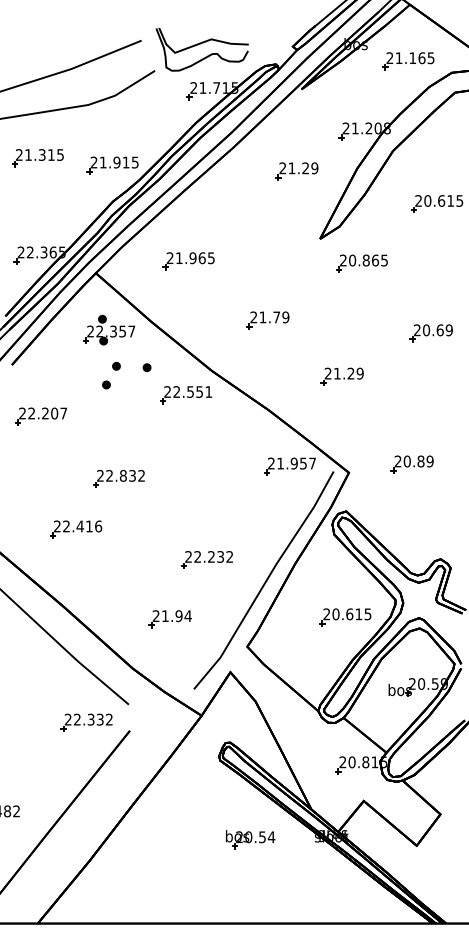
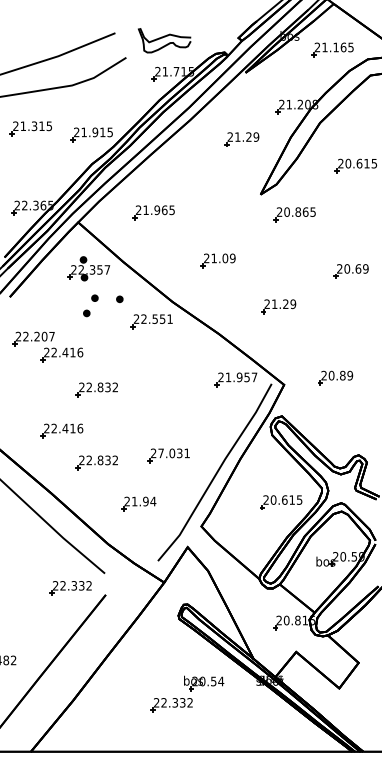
part: (201, 49) -> (164, 40), size x0.7
text: (276, 317) -> (225, 258), 21.79 -> 21.09
part: (75, 435) -> (61, 354), added
text: (212, 557) -> (173, 453), 22.232 -> 27.031
part: (118, 568) -> (96, 462), added
part: (210, 866) -> (171, 705), added

